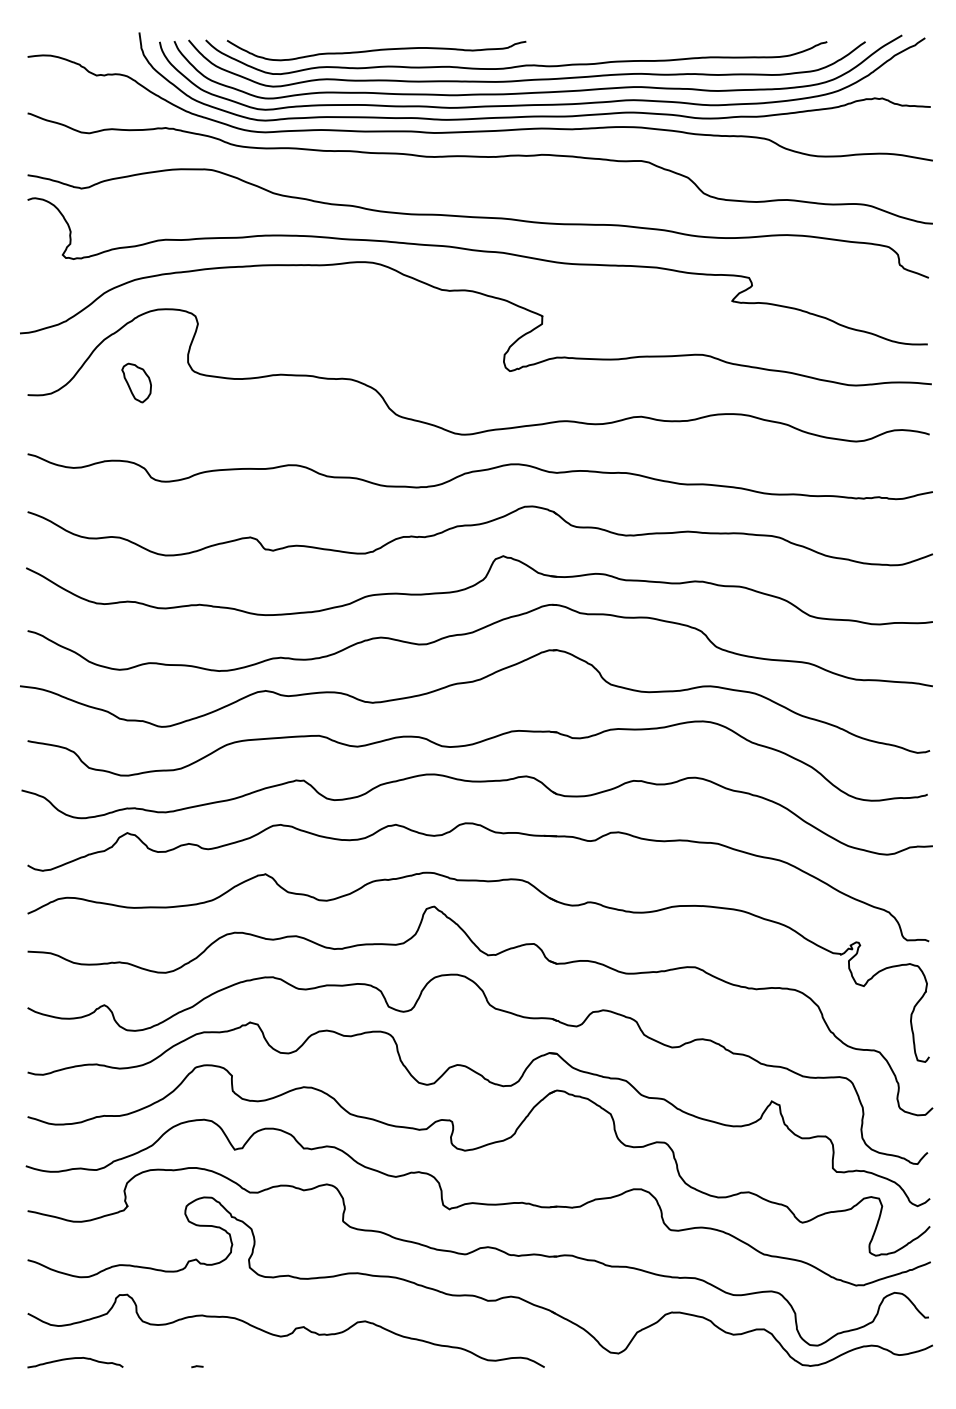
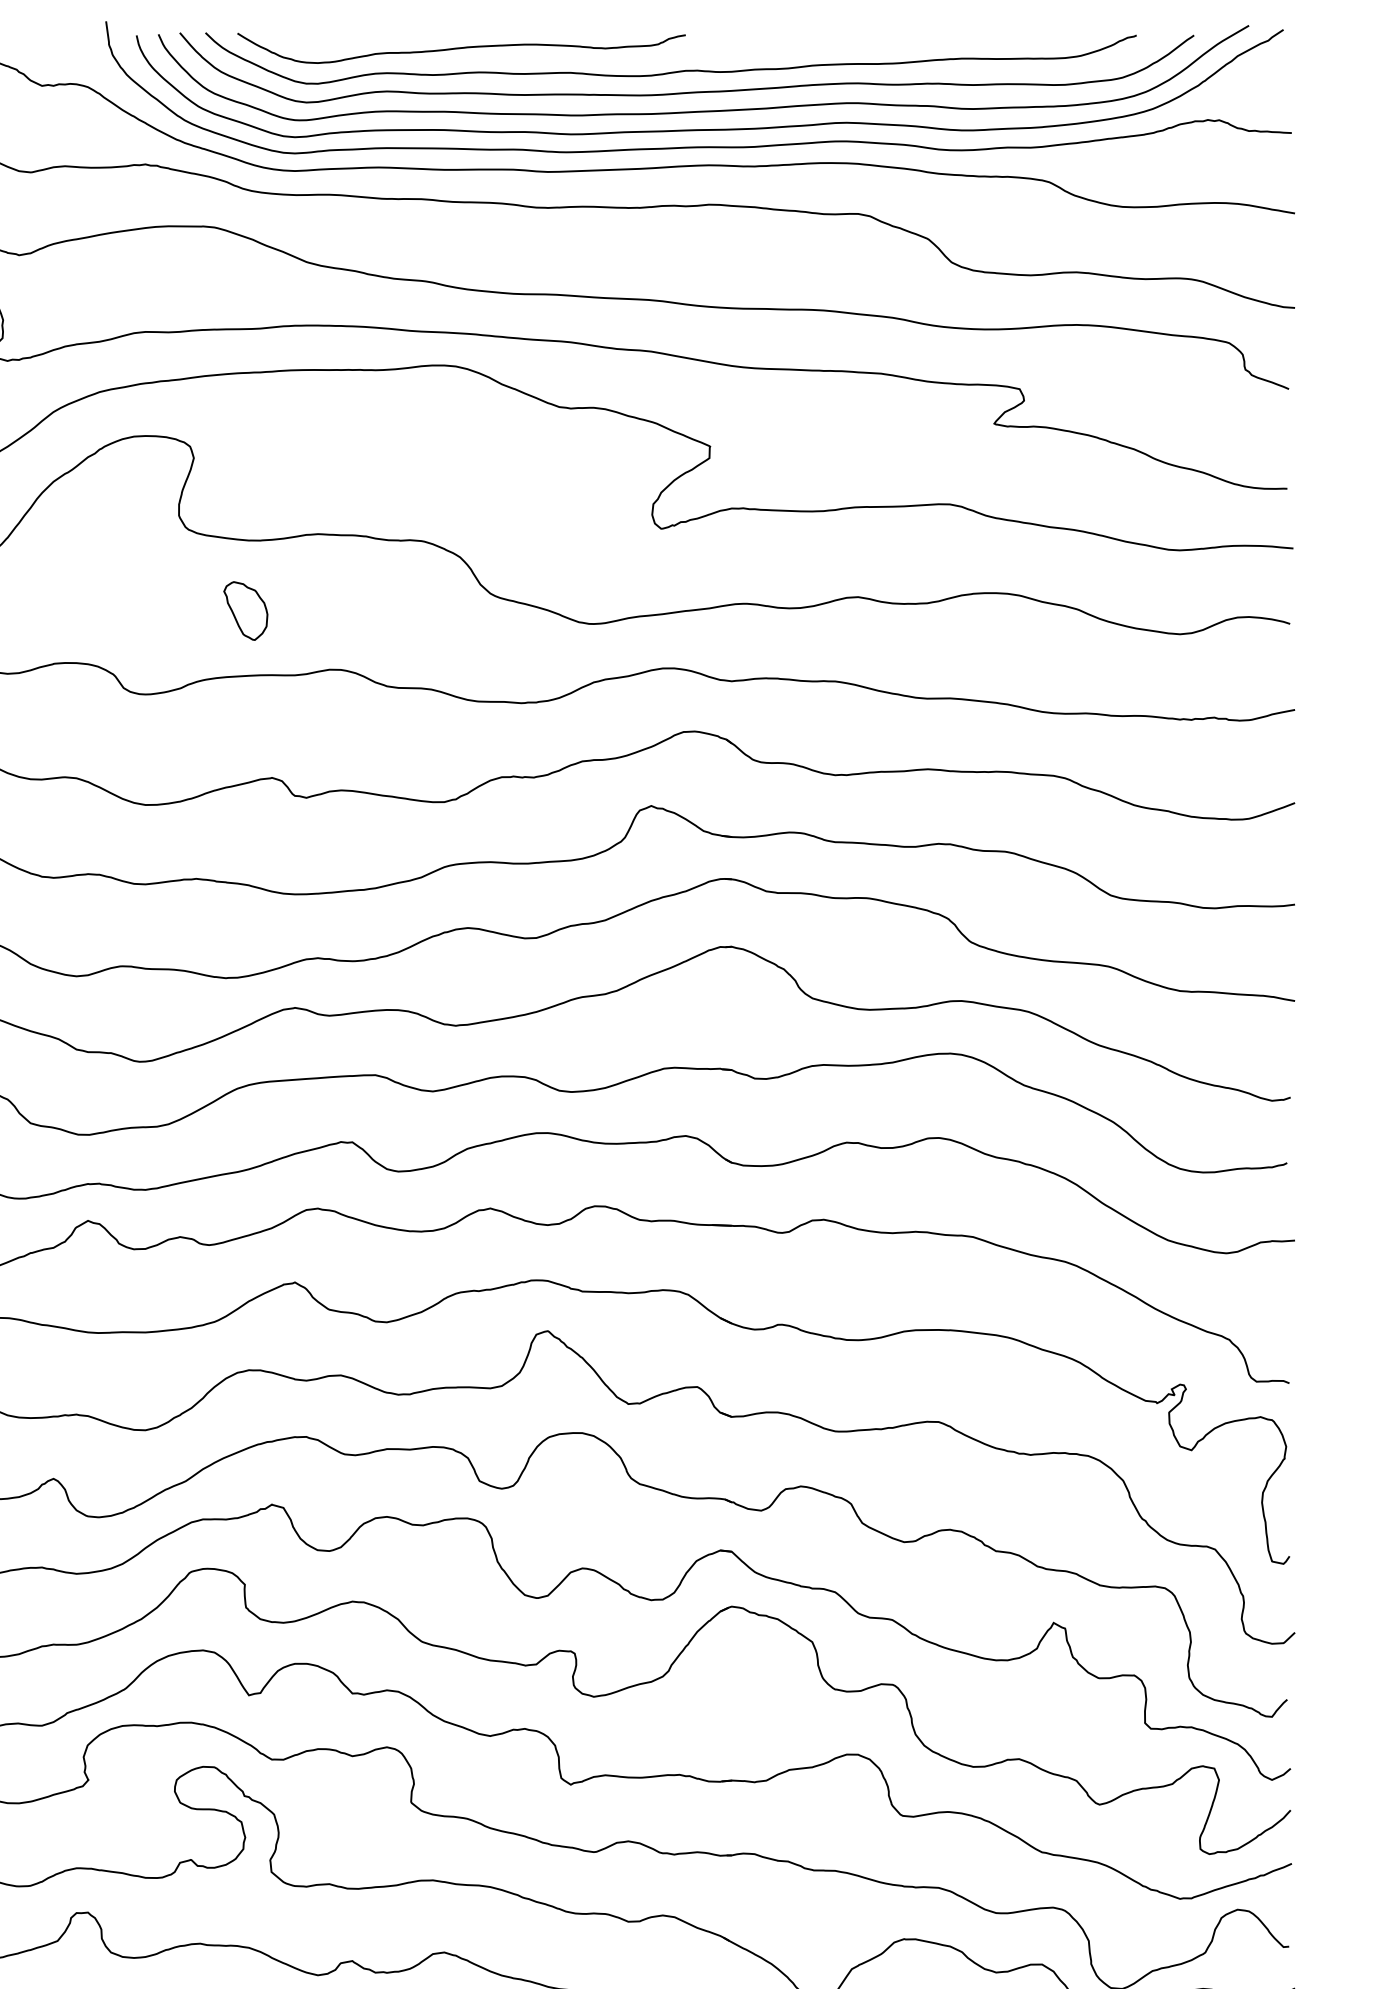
part: (136, 382) -> (245, 610), moved

